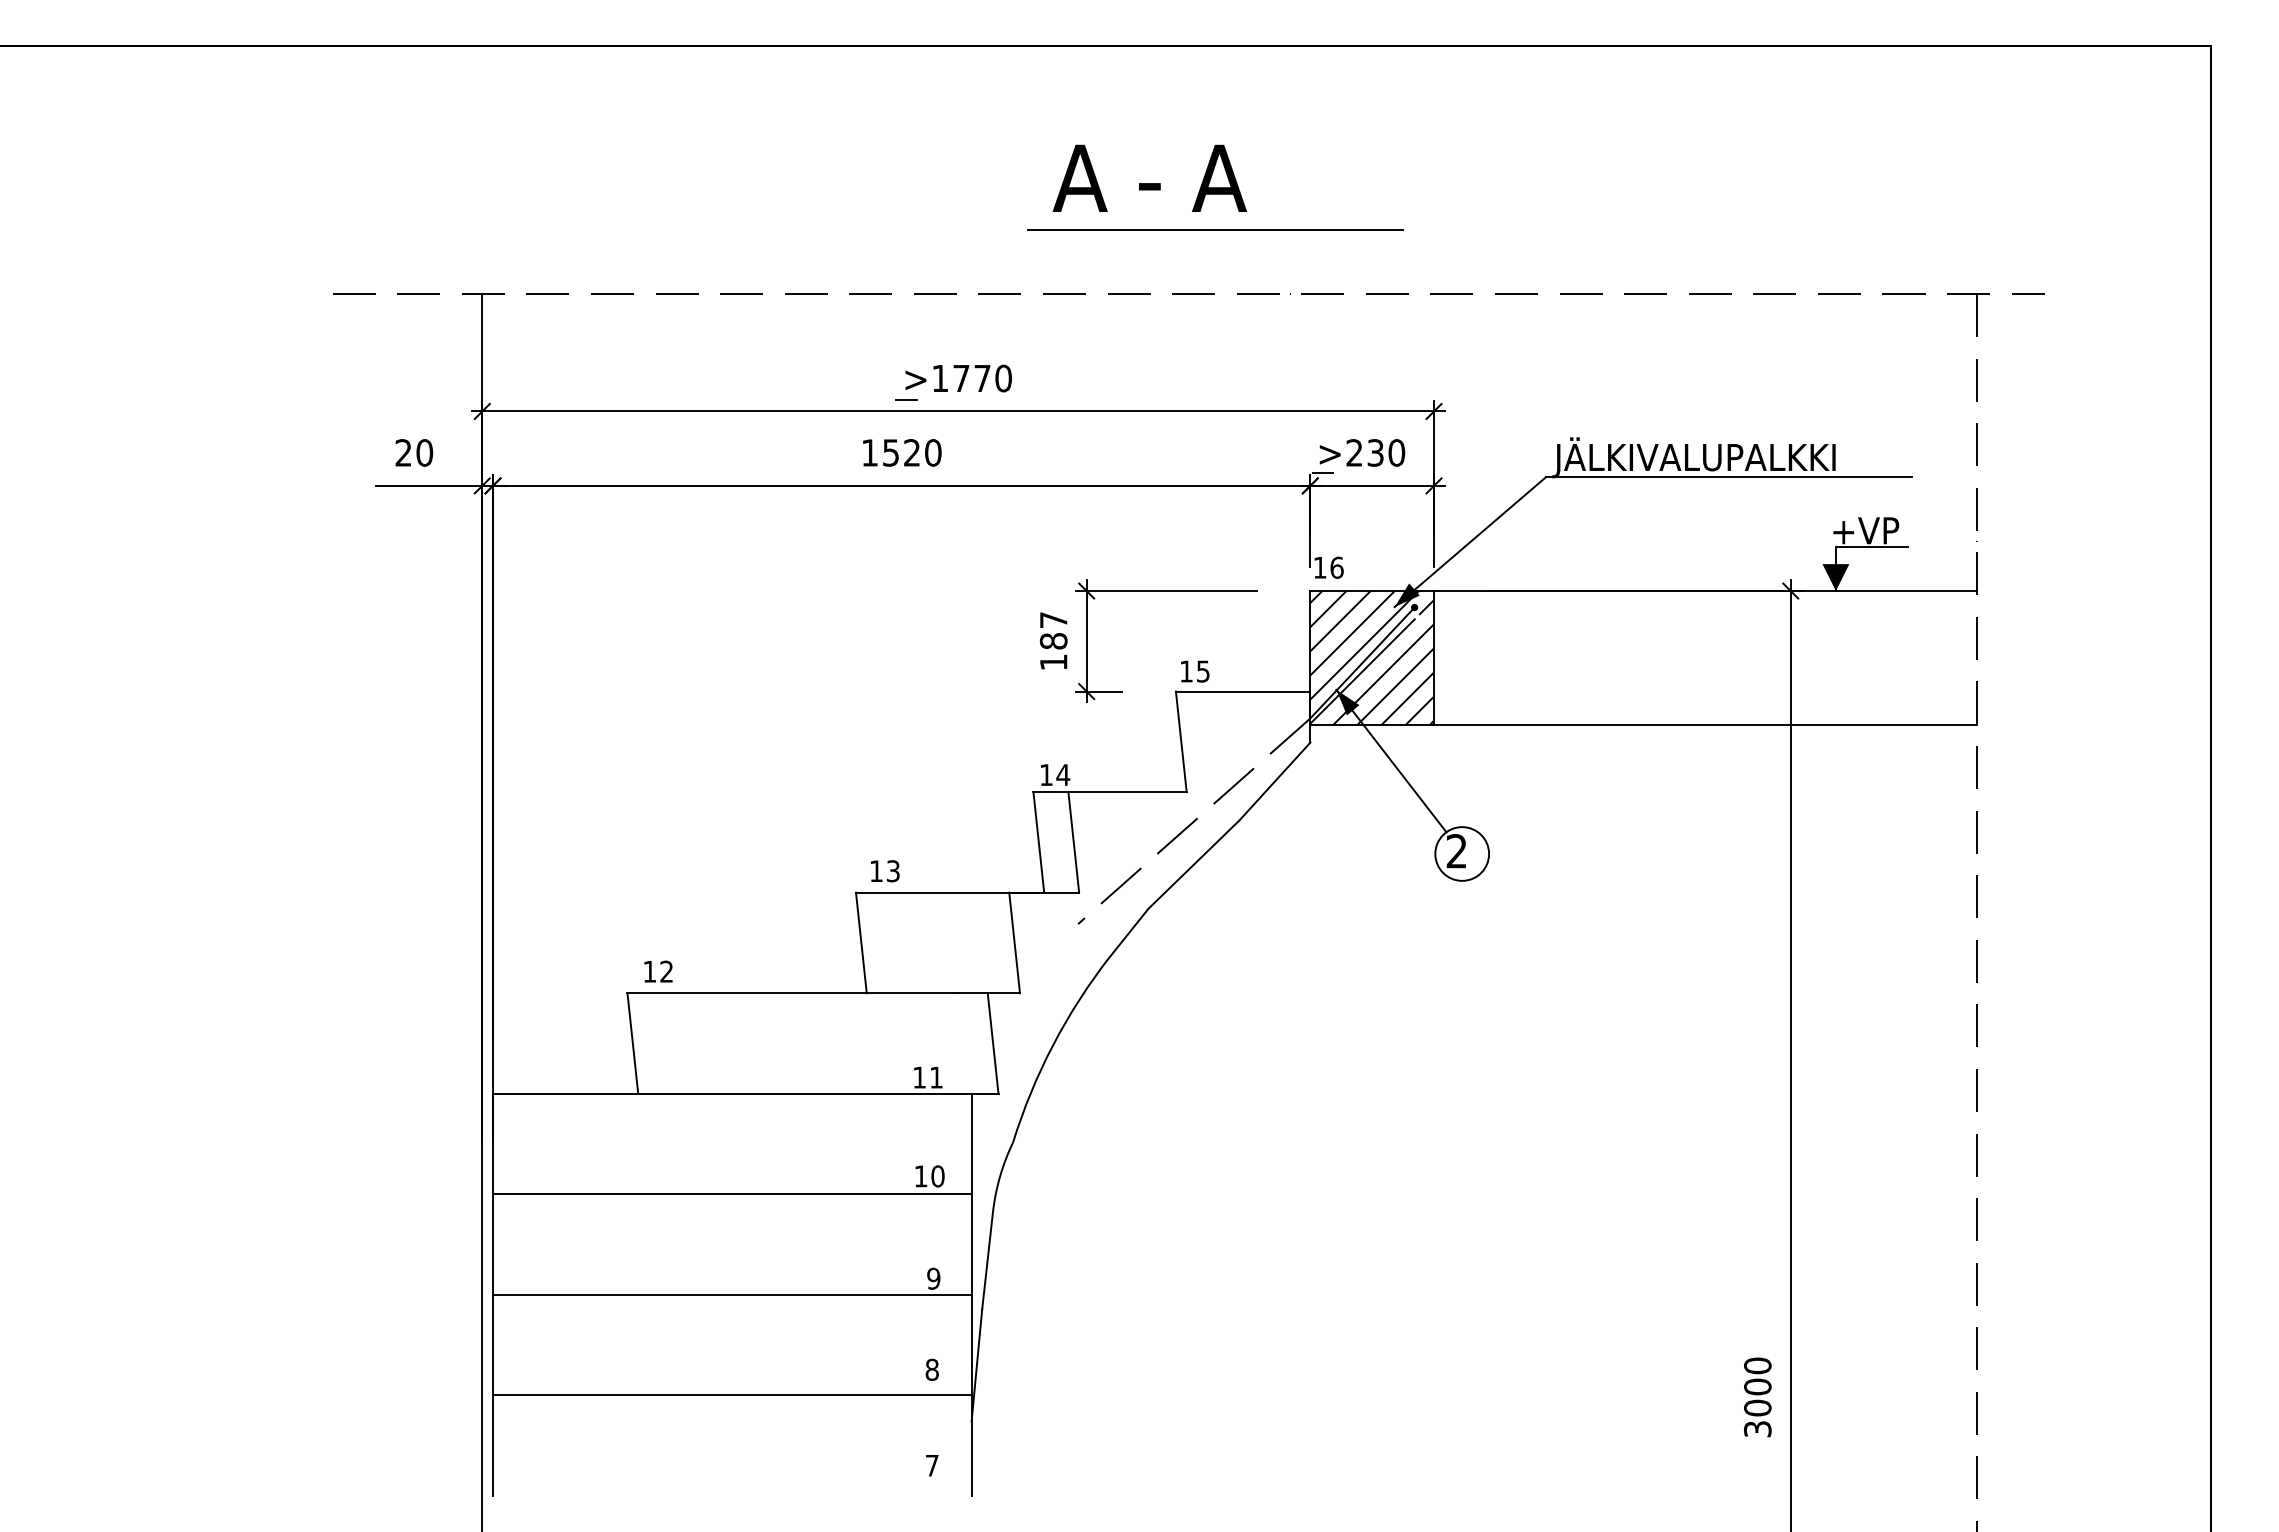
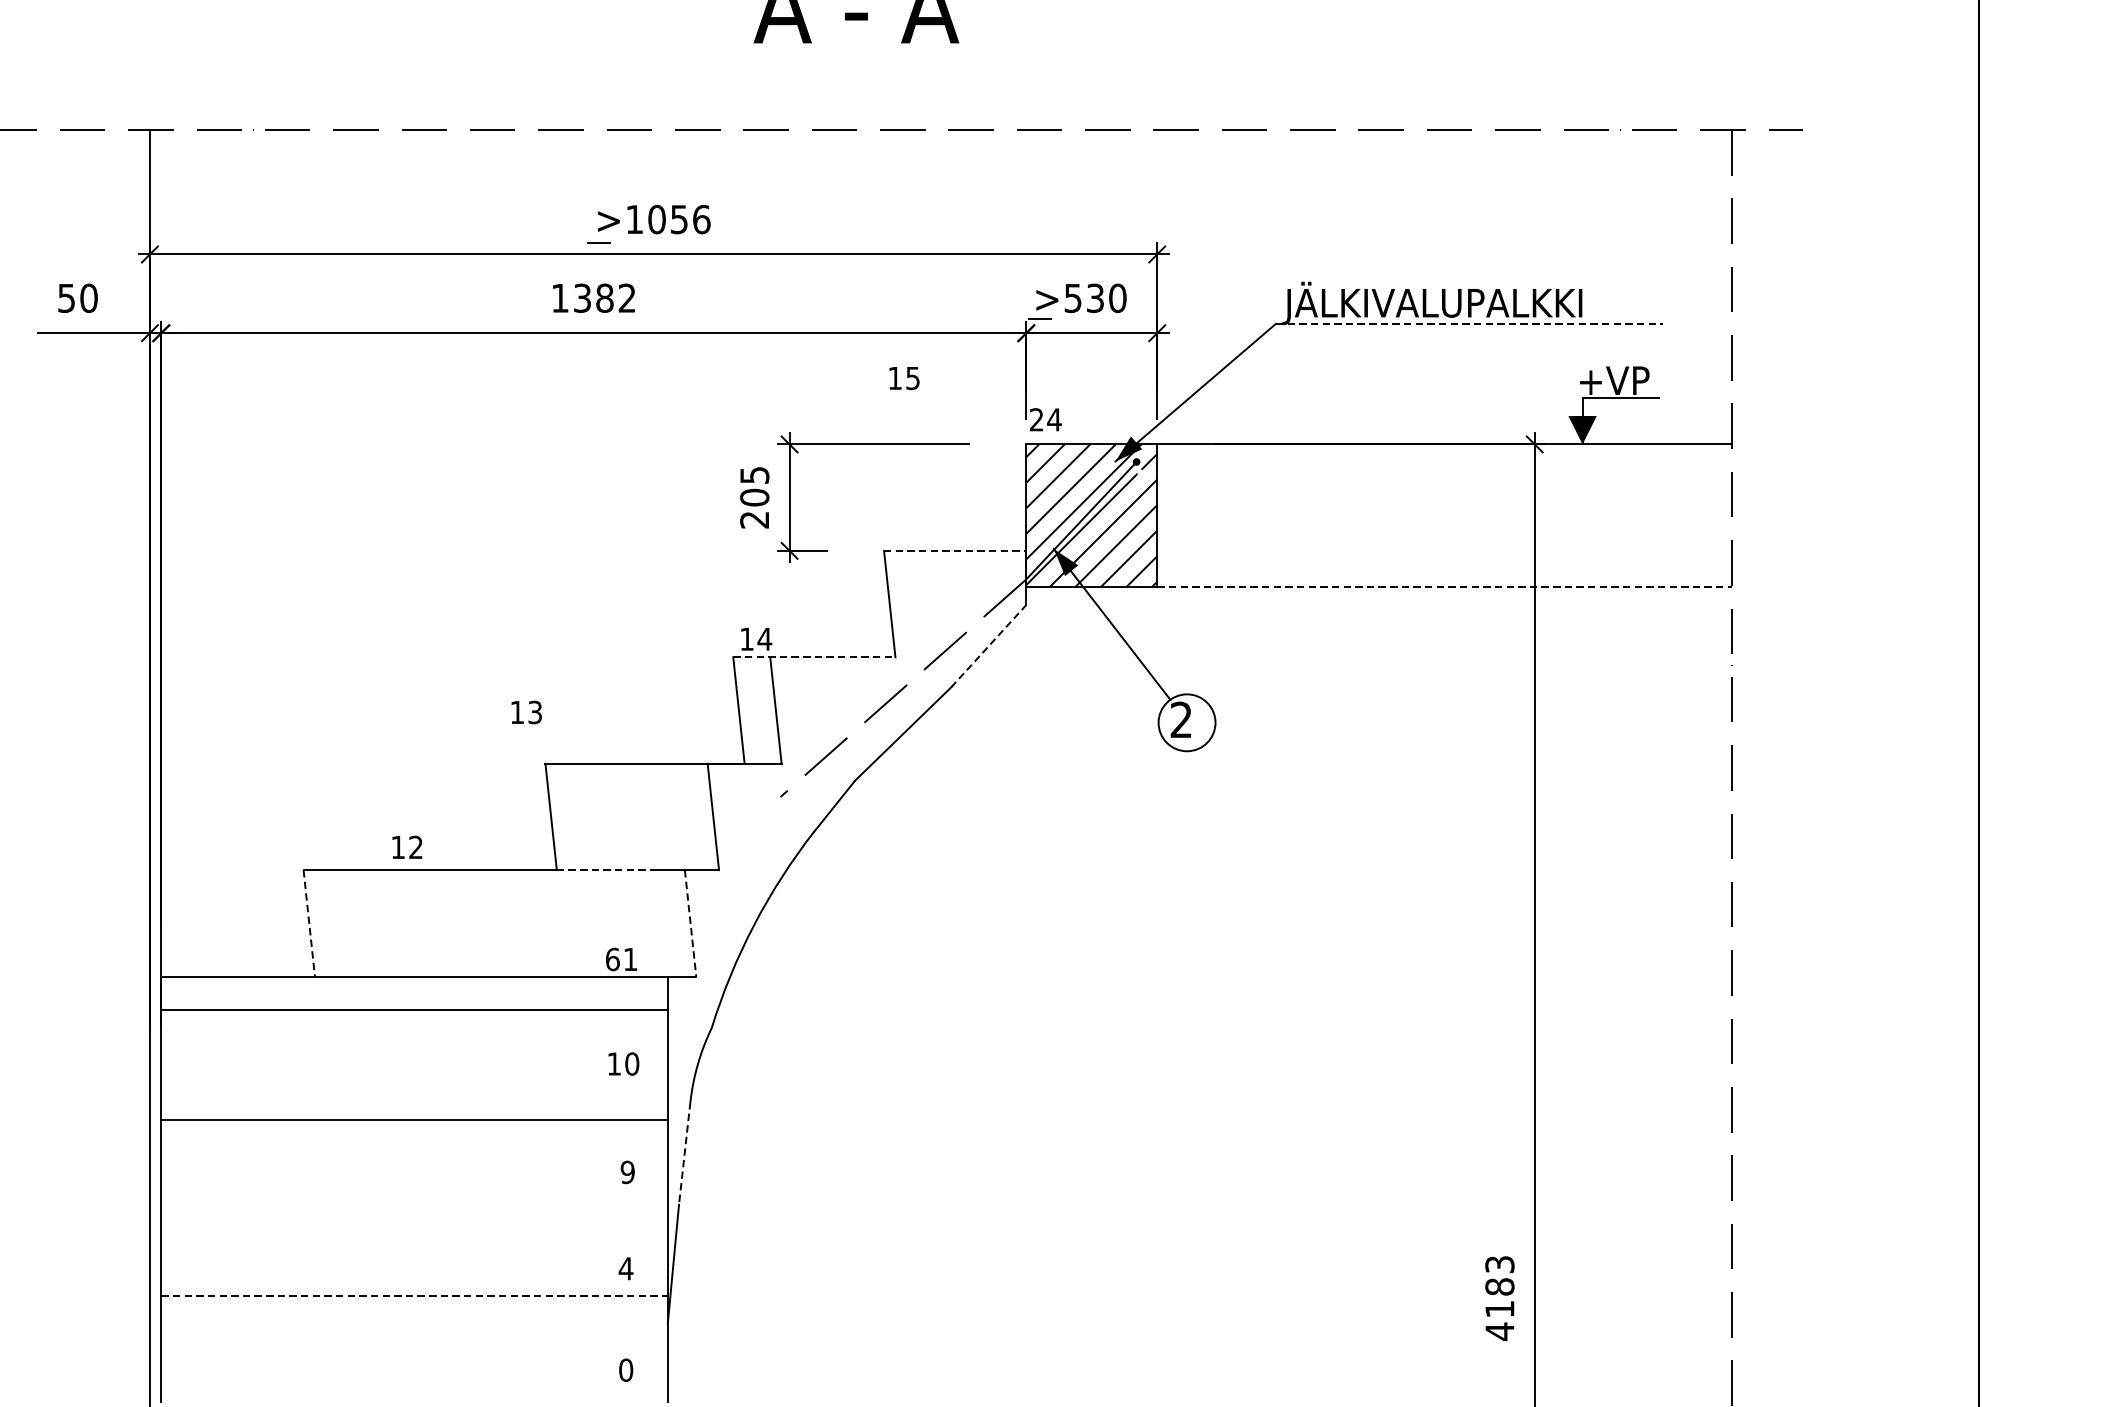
line: (1215, 229) -> (925, 61), removed
text: (982, 378) -> (679, 219), >1770 -> >1056
text: (403, 452) -> (66, 297), 20 -> 50
text: (912, 452) -> (605, 297), 1520 -> 1382
text: (1354, 452) -> (1073, 297), >230 -> >530
line: (1729, 477) -> (1469, 324), solid -> dashed
text: (1328, 567) -> (1045, 419), 16 -> 24
text: (1053, 641) -> (754, 497), 187 -> 205
text: (1195, 671) -> (904, 378), moved
line: (1243, 691) -> (955, 550), solid -> dashed
line: (1705, 725) -> (1444, 586), solid -> dashed
line: (1274, 781) -> (988, 646), solid -> dashed
line: (1110, 792) -> (814, 657), solid -> dashed
text: (885, 871) -> (526, 712), moved
text: (658, 971) -> (407, 847), moved
line: (911, 993) -> (604, 870), solid -> dashed
line: (632, 1043) -> (308, 923), solid -> dashed
line: (993, 1043) -> (690, 923), solid -> dashed
text: (919, 1077) -> (612, 959), 11 -> 61
line: (732, 1194) -> (414, 1010), moved
line: (987, 1260) -> (684, 1153), solid -> dashed
line: (732, 1294) -> (414, 1119), moved
text: (932, 1369) -> (626, 1268), 8 -> 4
line: (732, 1395) -> (414, 1295), solid -> dashed
text: (1757, 1397) -> (1499, 1298), 3000 -> 4183
text: (931, 1465) -> (625, 1370), 7 -> 0

